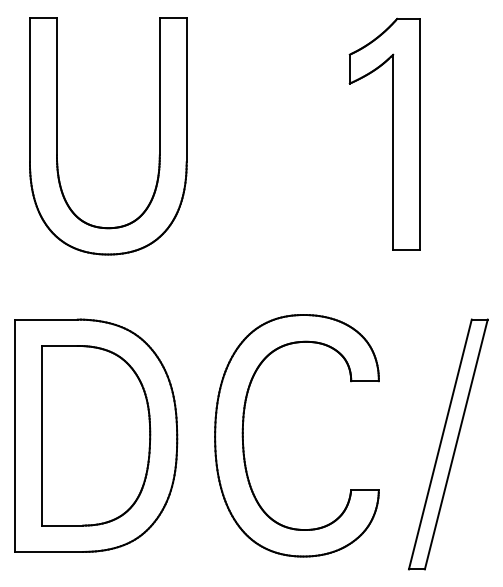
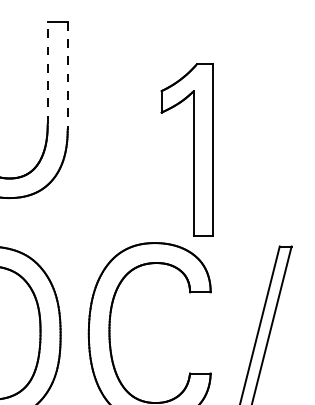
line: (159, 86) -> (47, 73), solid -> dashed
line: (186, 90) -> (67, 76), solid -> dashed
part: (392, 133) -> (193, 149), moved

